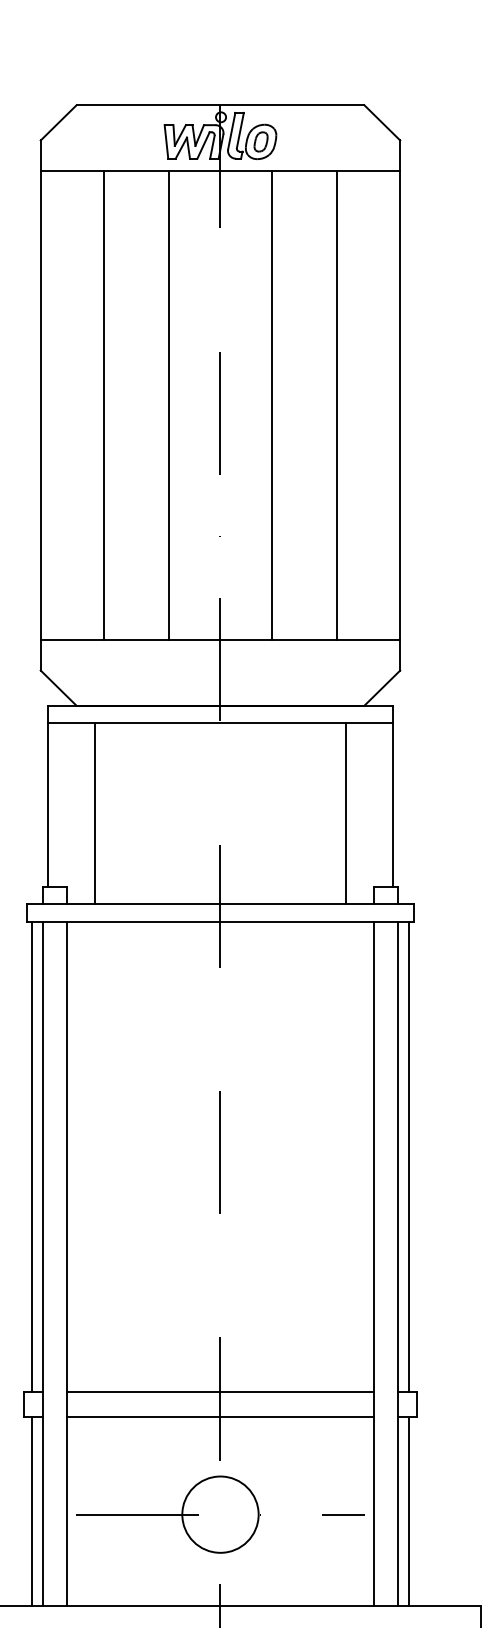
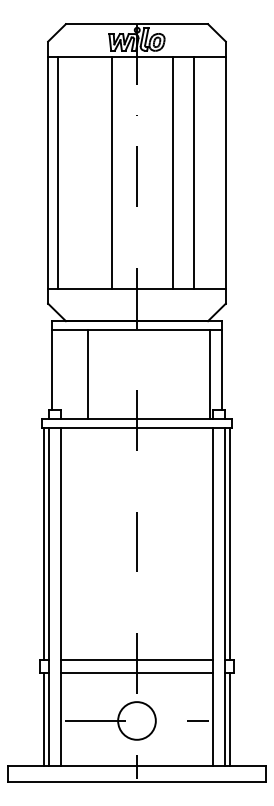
line: (104, 405) -> (57, 172), moved
line: (272, 405) -> (173, 172), moved
line: (96, 813) -> (88, 374), moved
line: (344, 813) -> (209, 374), moved

